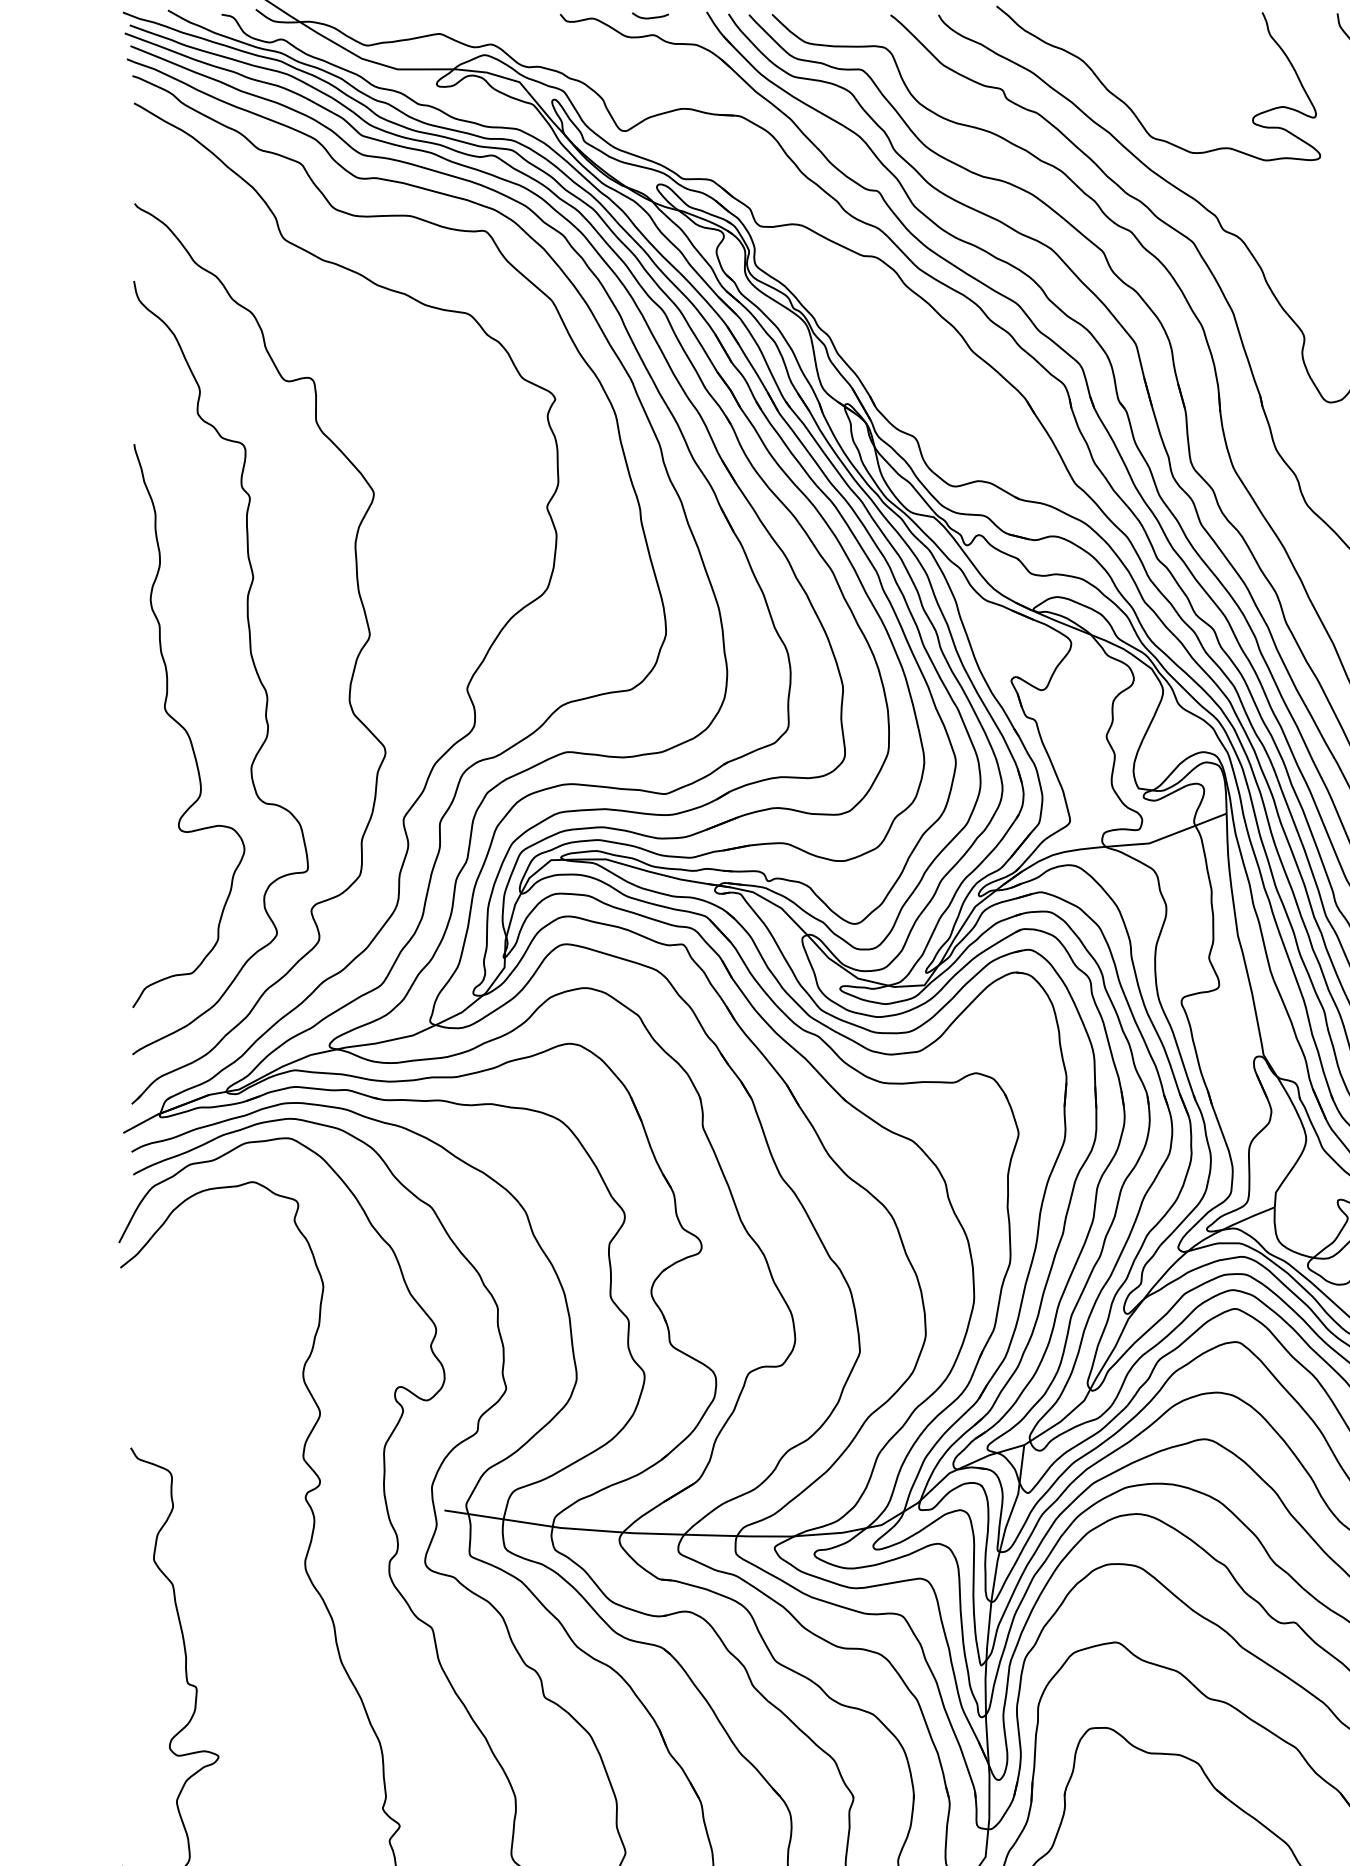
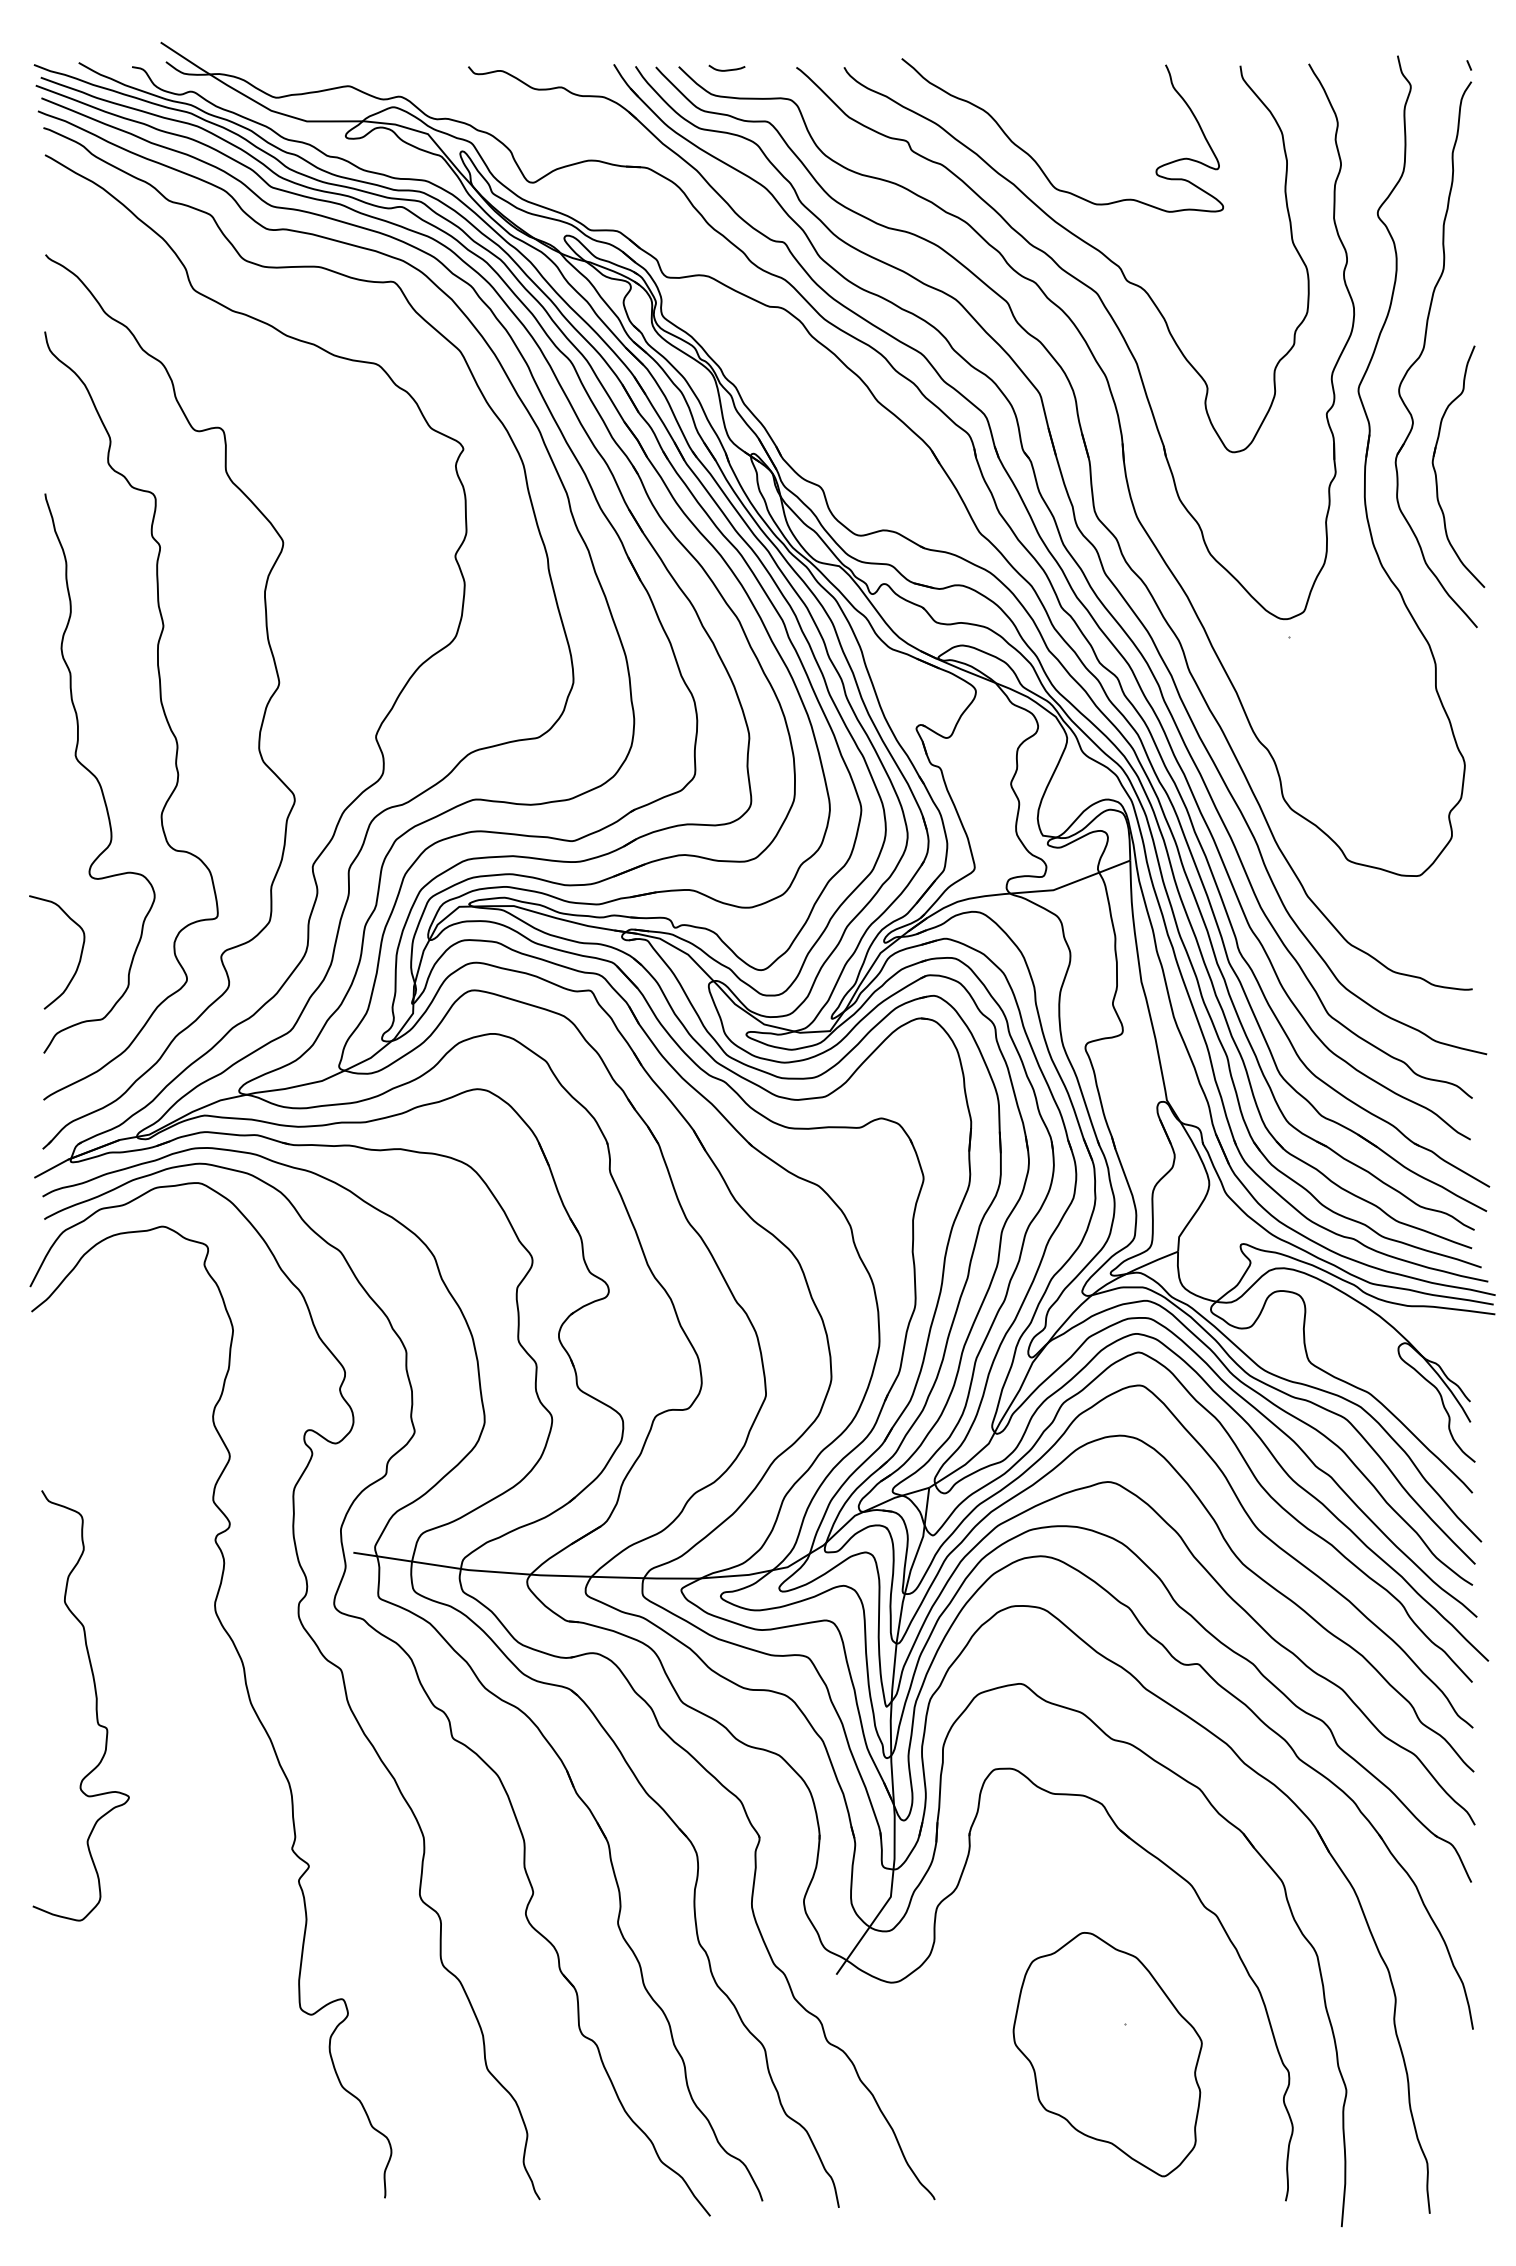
curve: (649, 17) -> (726, 69), moved
curve: (168, 911) -> (79, 957), added

